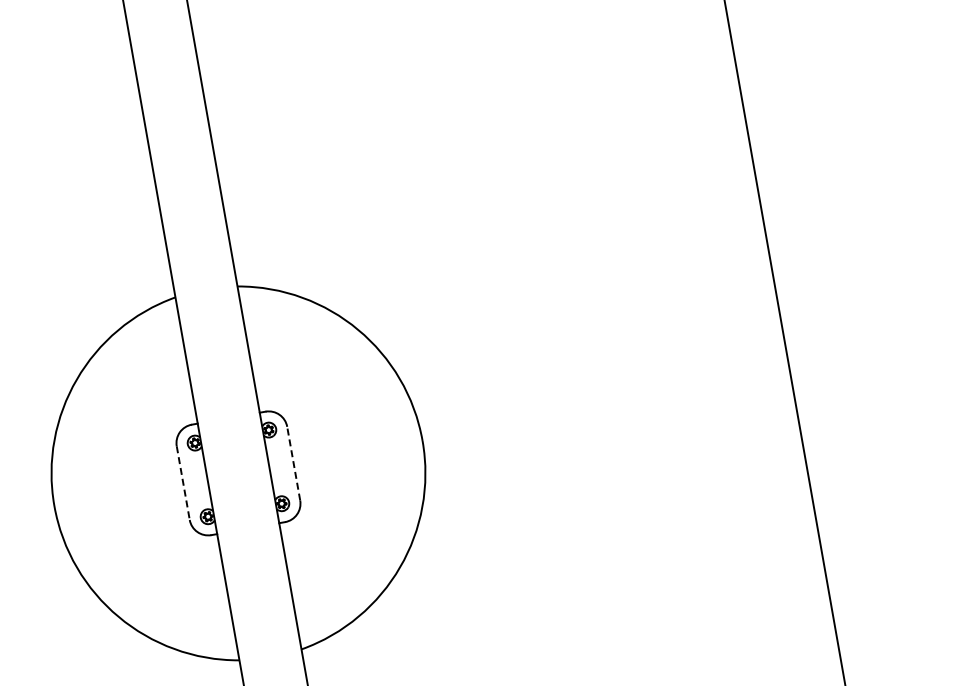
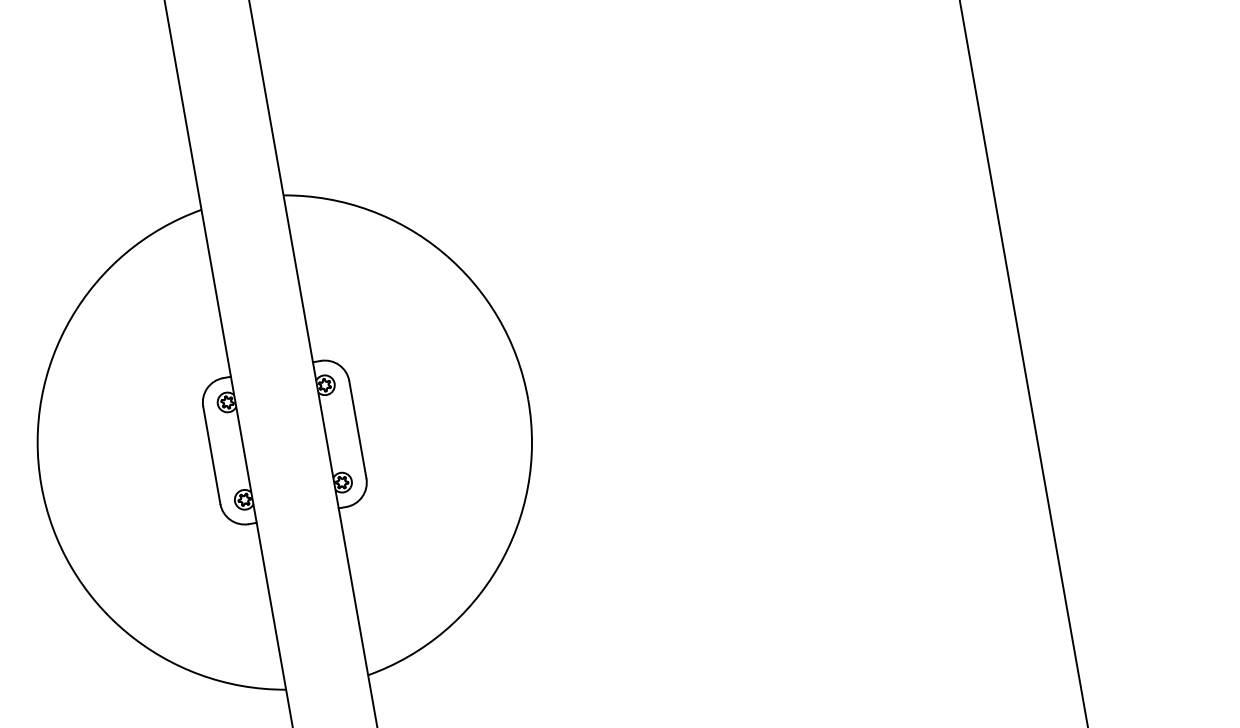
line: (293, 463) -> (357, 429), dashed -> solid
line: (183, 483) -> (212, 455), dashed -> solid

